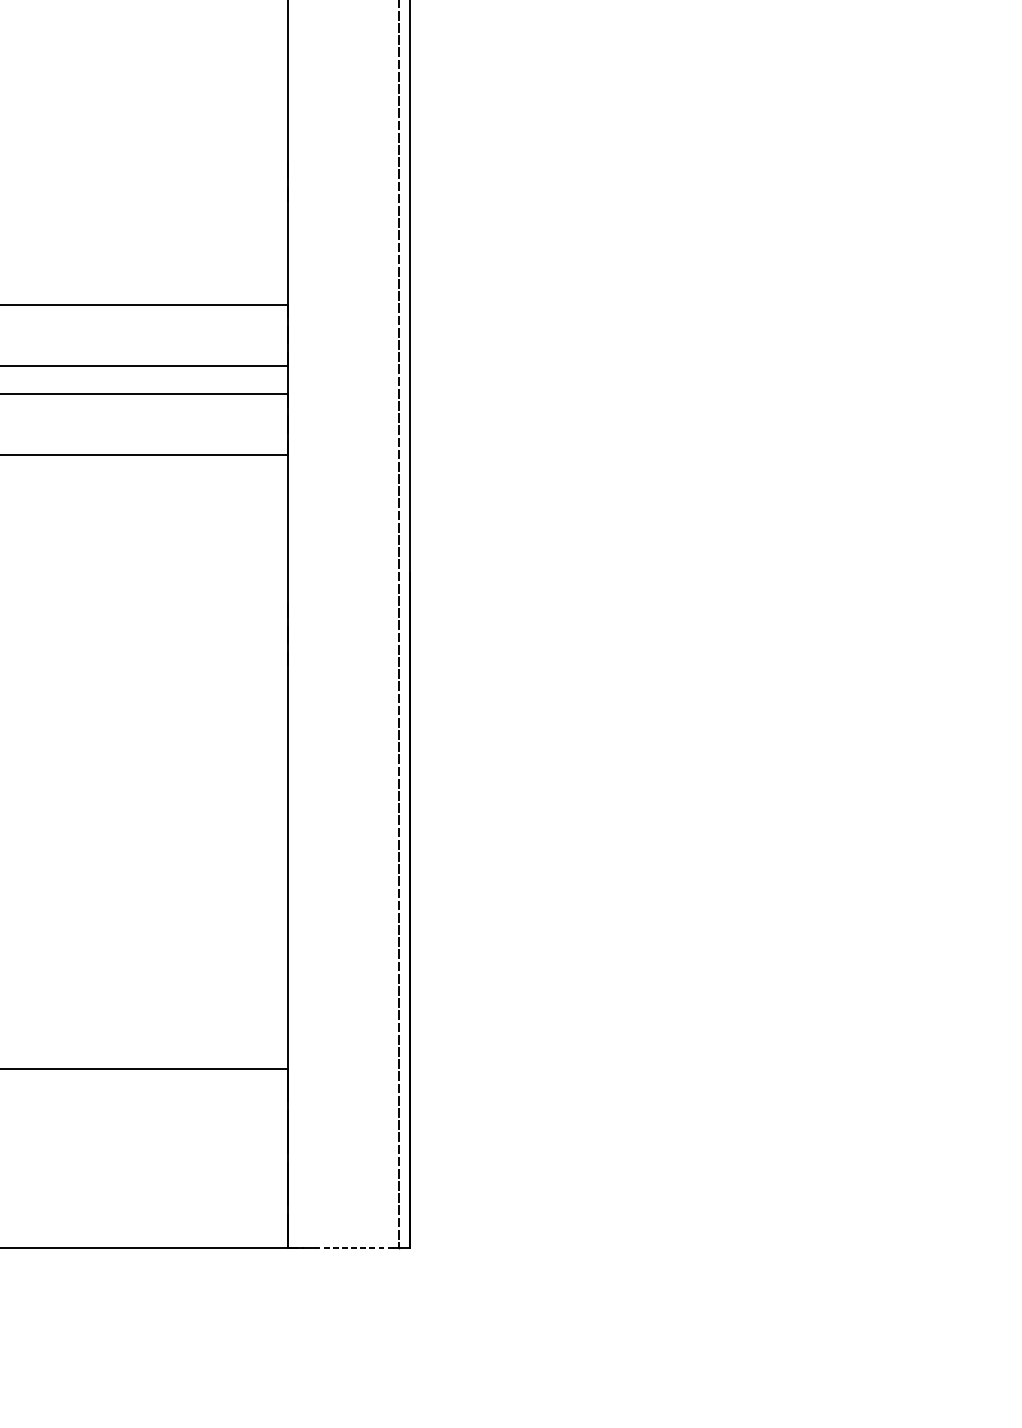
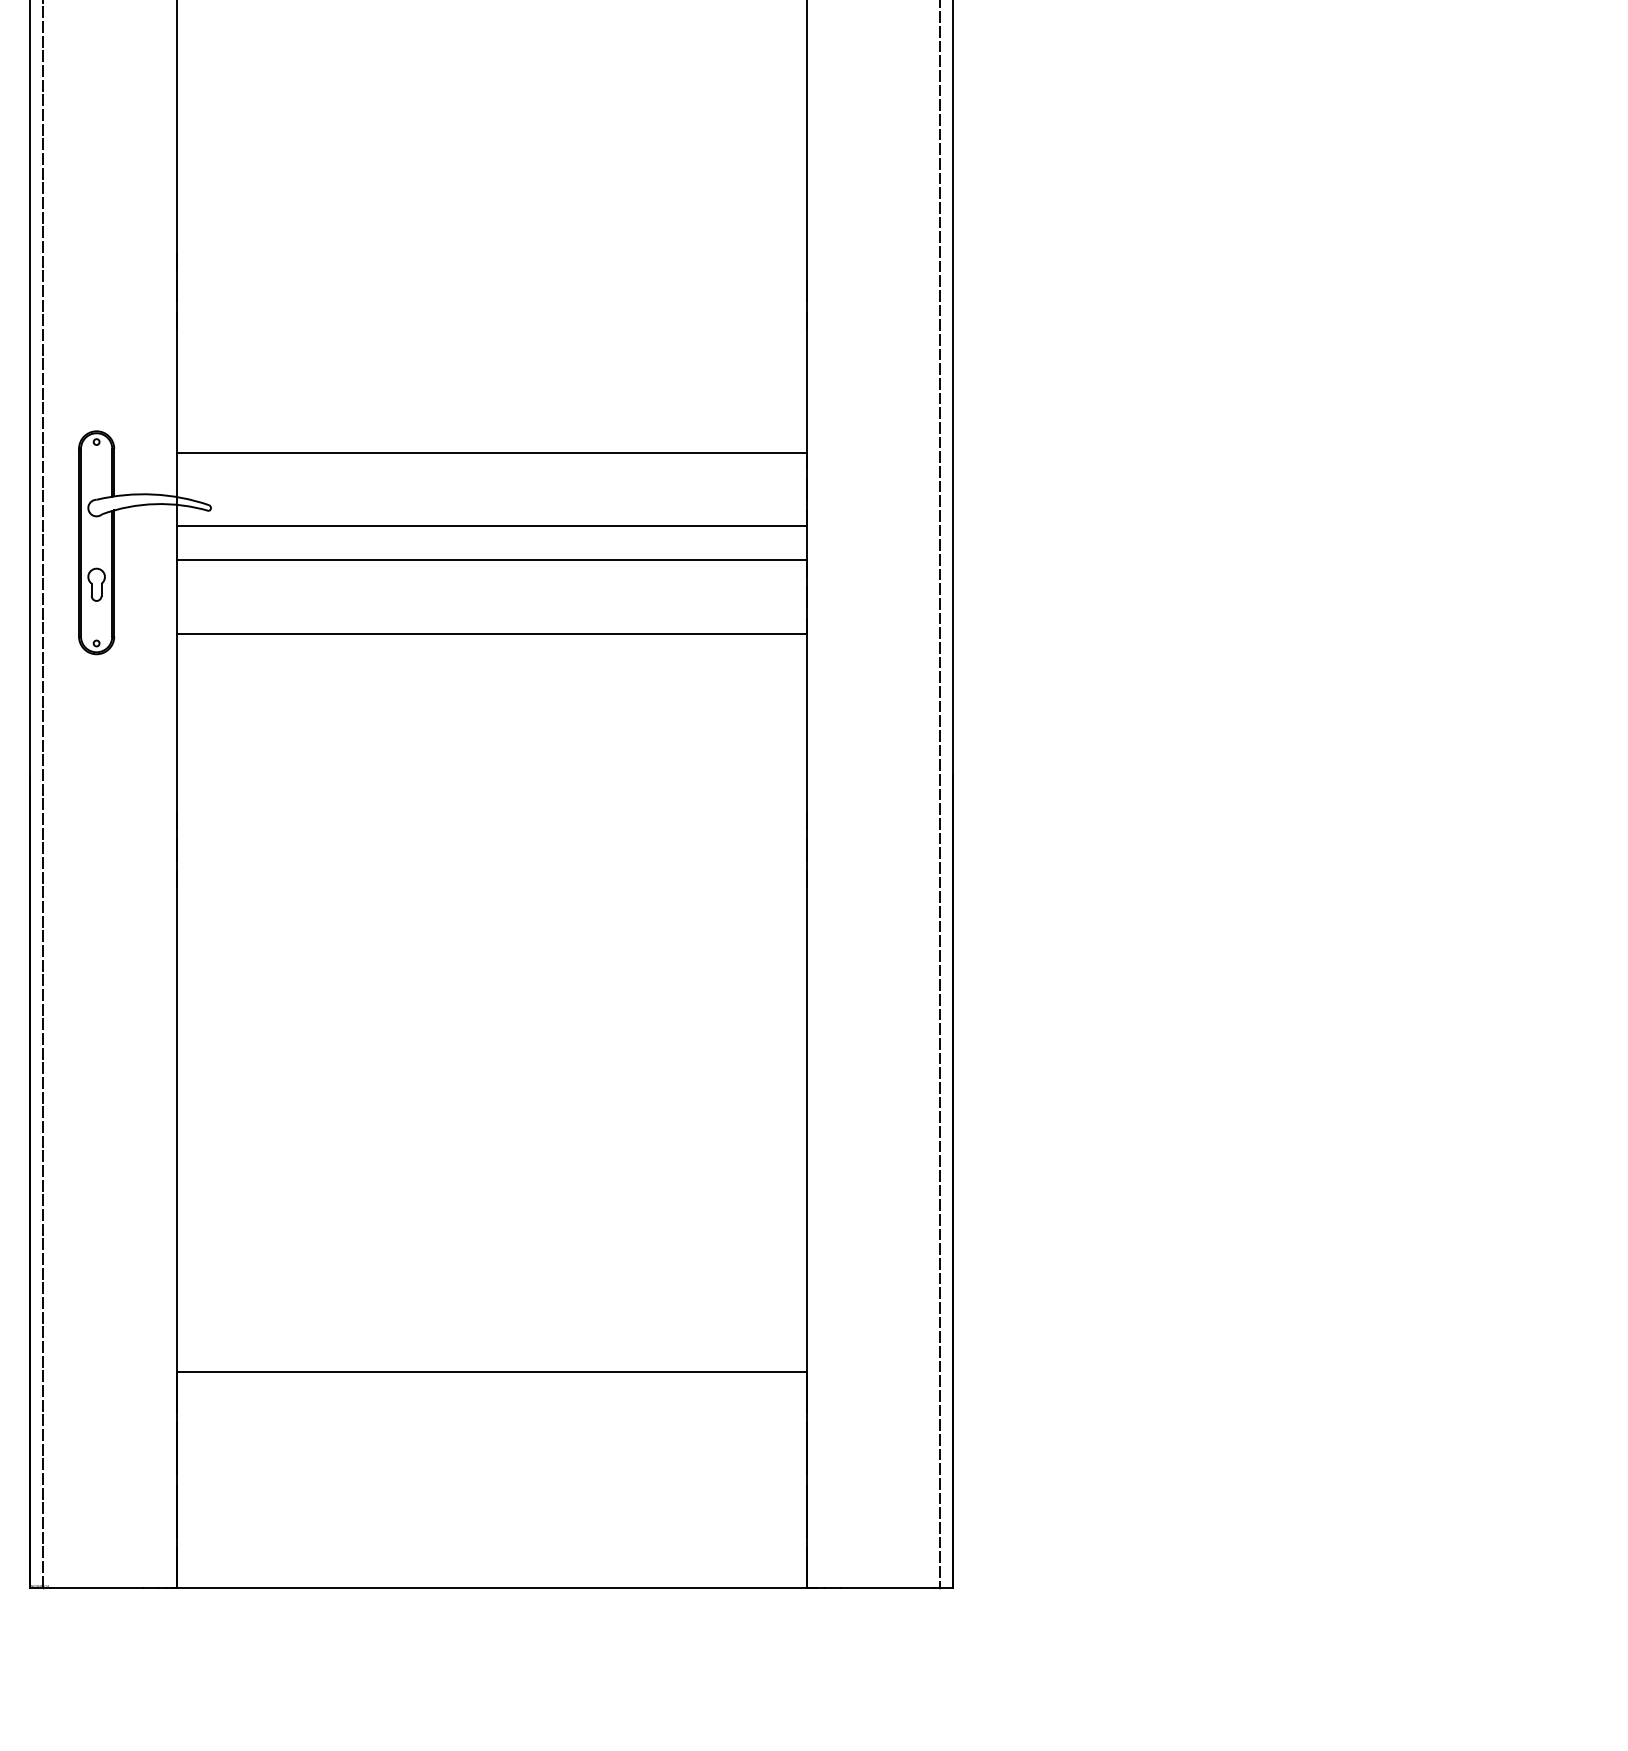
line: (354, 1247) -> (886, 1587), dashed -> solid

